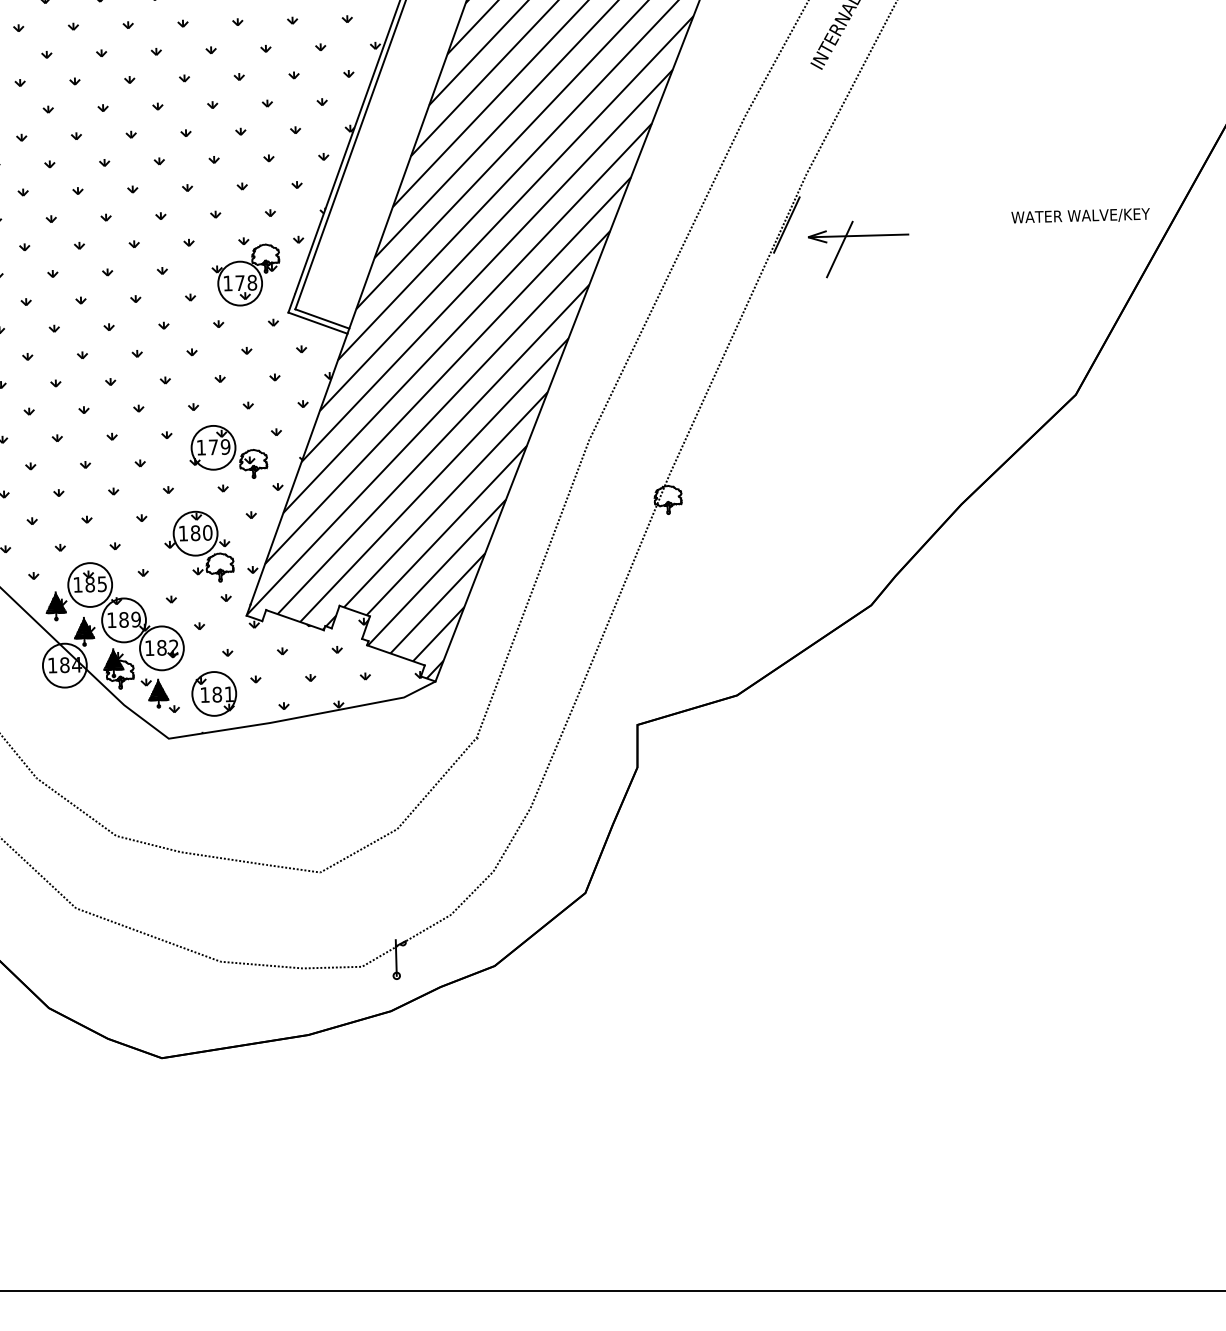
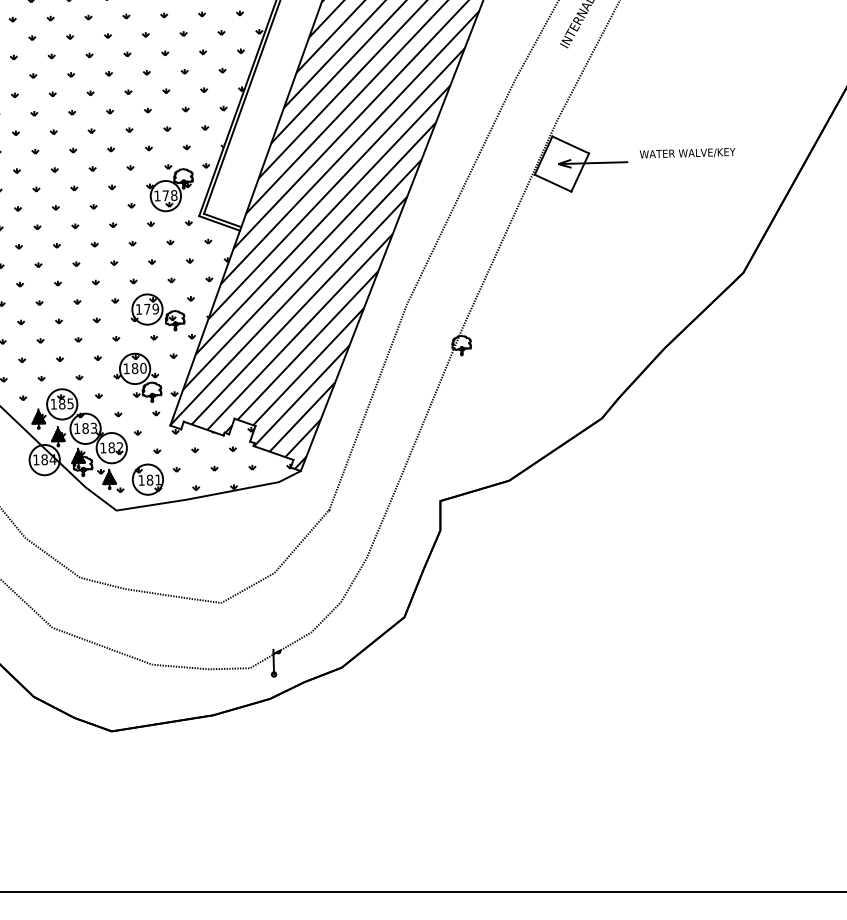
line: (825, 208) -> (570, 144), added
text: (1080, 216) -> (687, 153), moved
line: (799, 263) -> (552, 182), added
text: (135, 619) -> (93, 428), 189 -> 183

